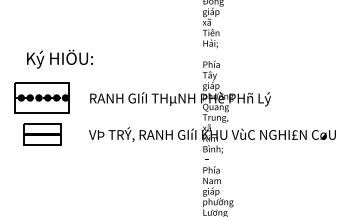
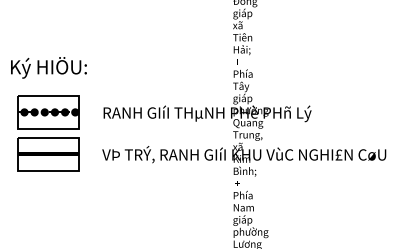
text: (59, 58) -> (48, 67), moved
part: (42, 134) -> (48, 154), size x1.43

